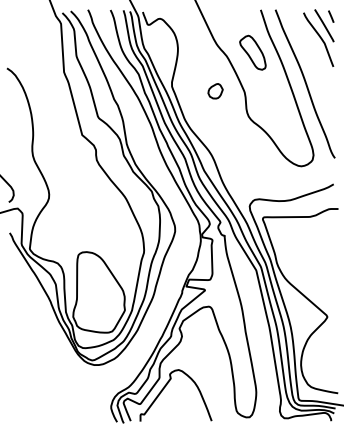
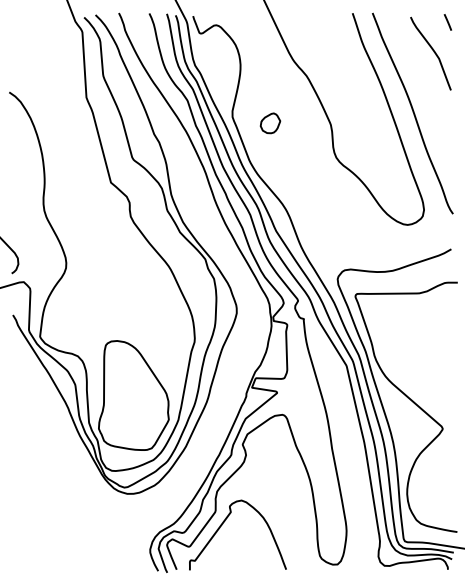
line: (324, 25) -> (438, 34), removed
part: (252, 52) -> (341, 71), removed
part: (215, 91) -> (270, 123), moved

